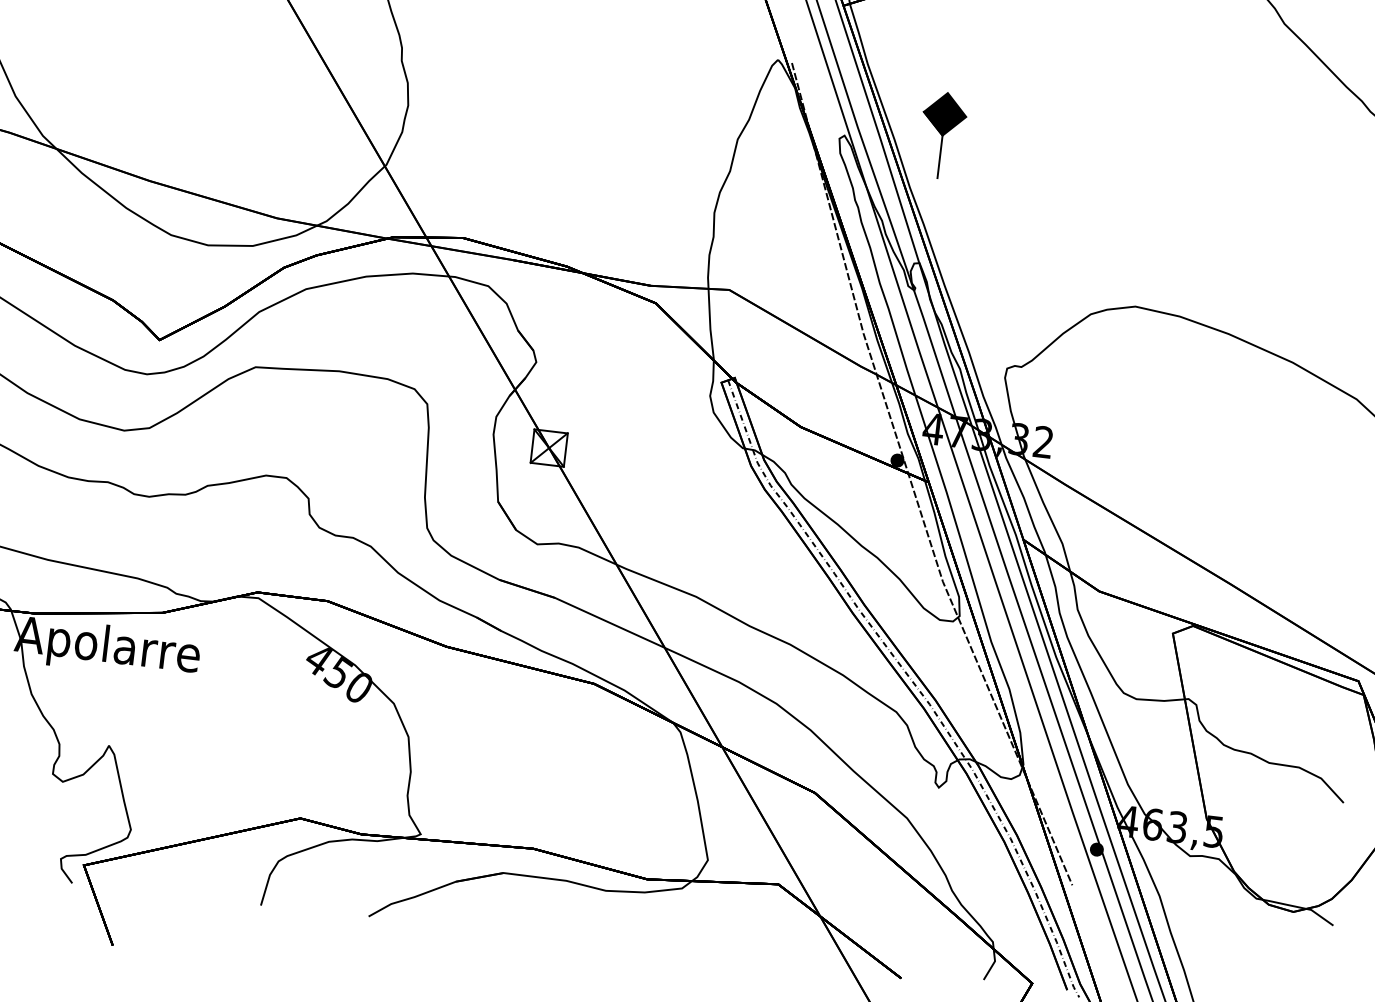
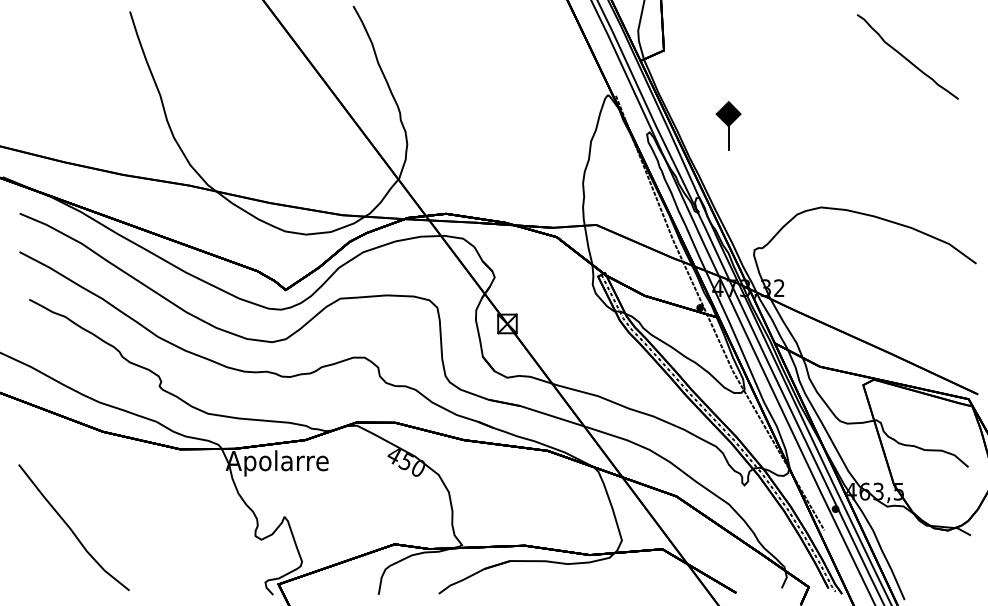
part: (942, 134) -> (728, 125), moved

